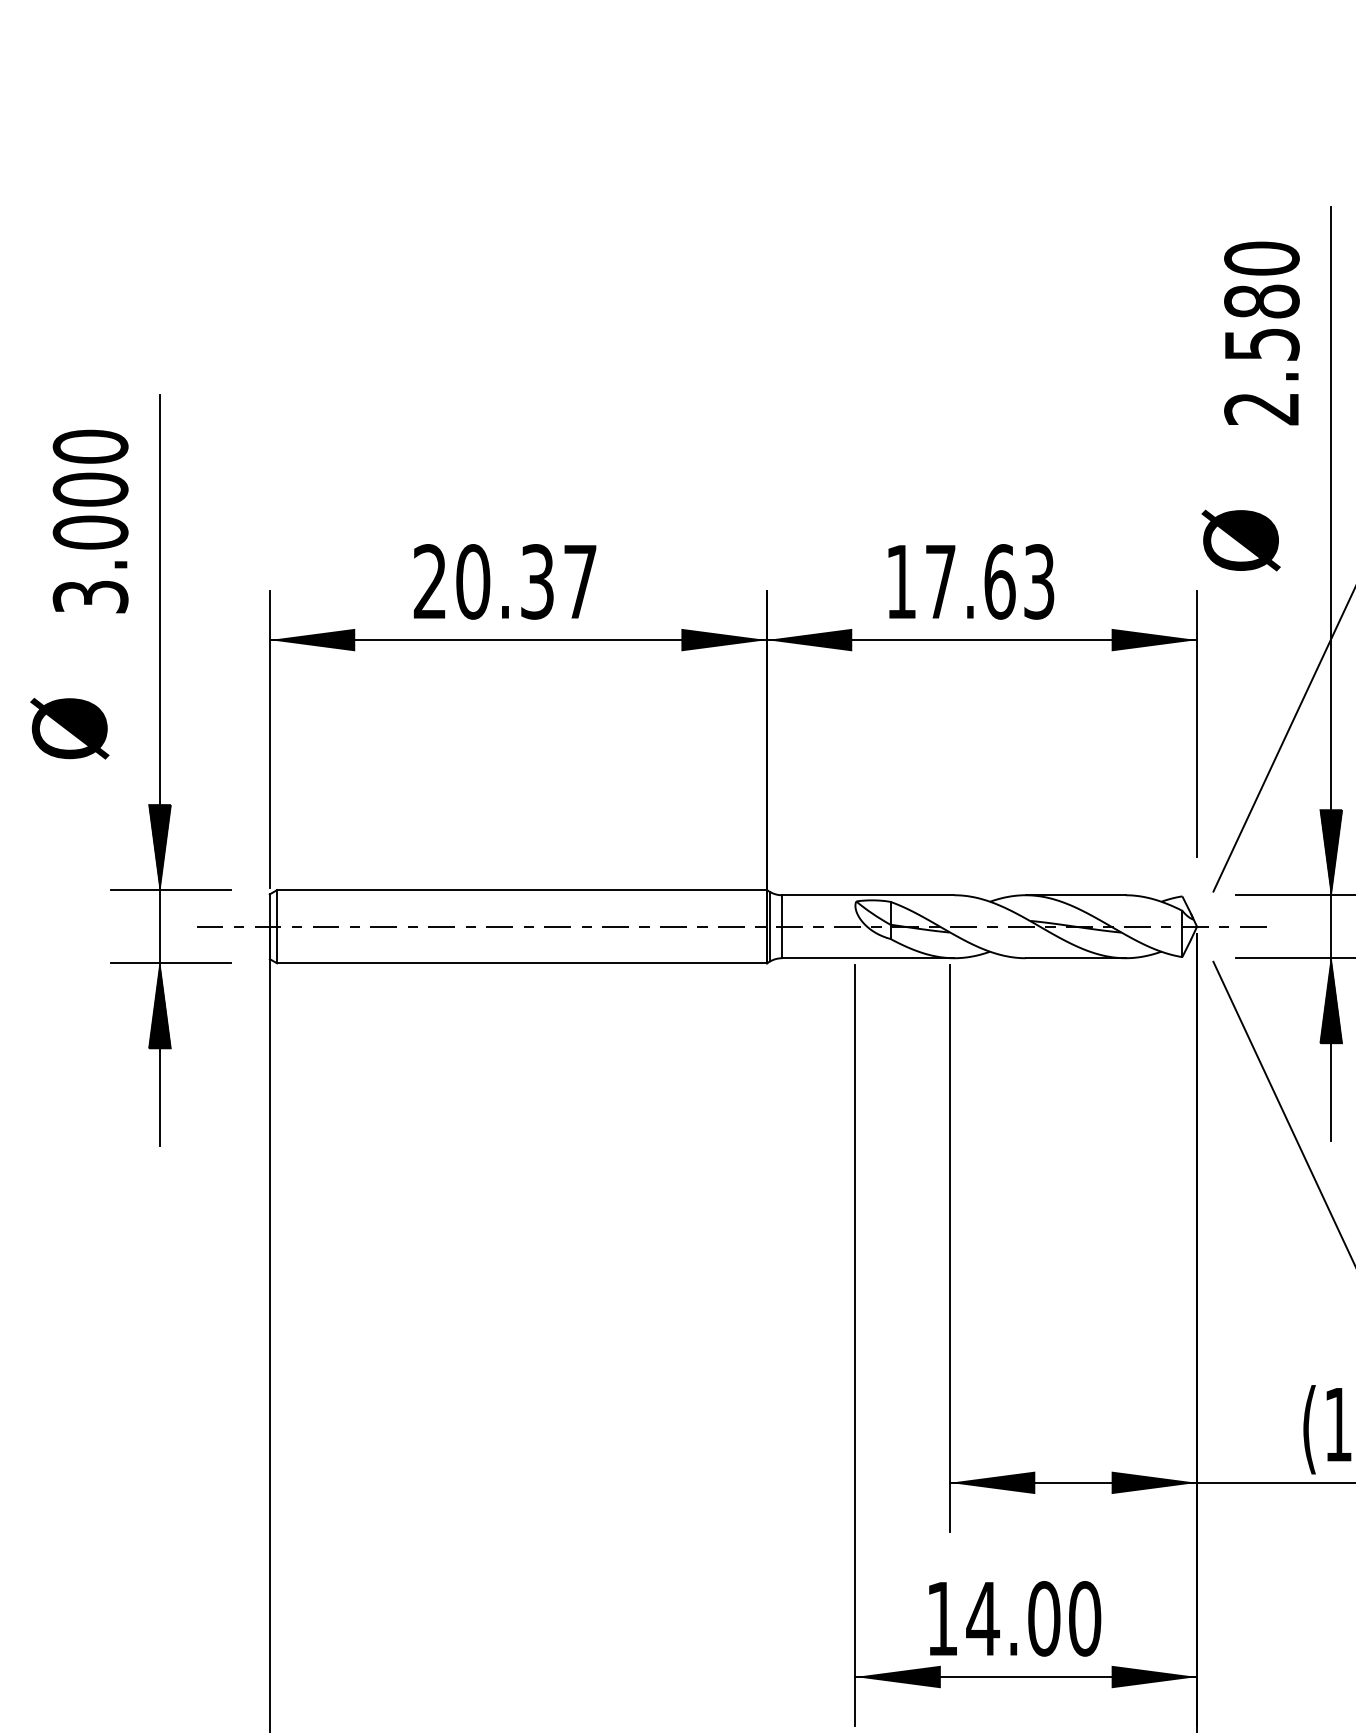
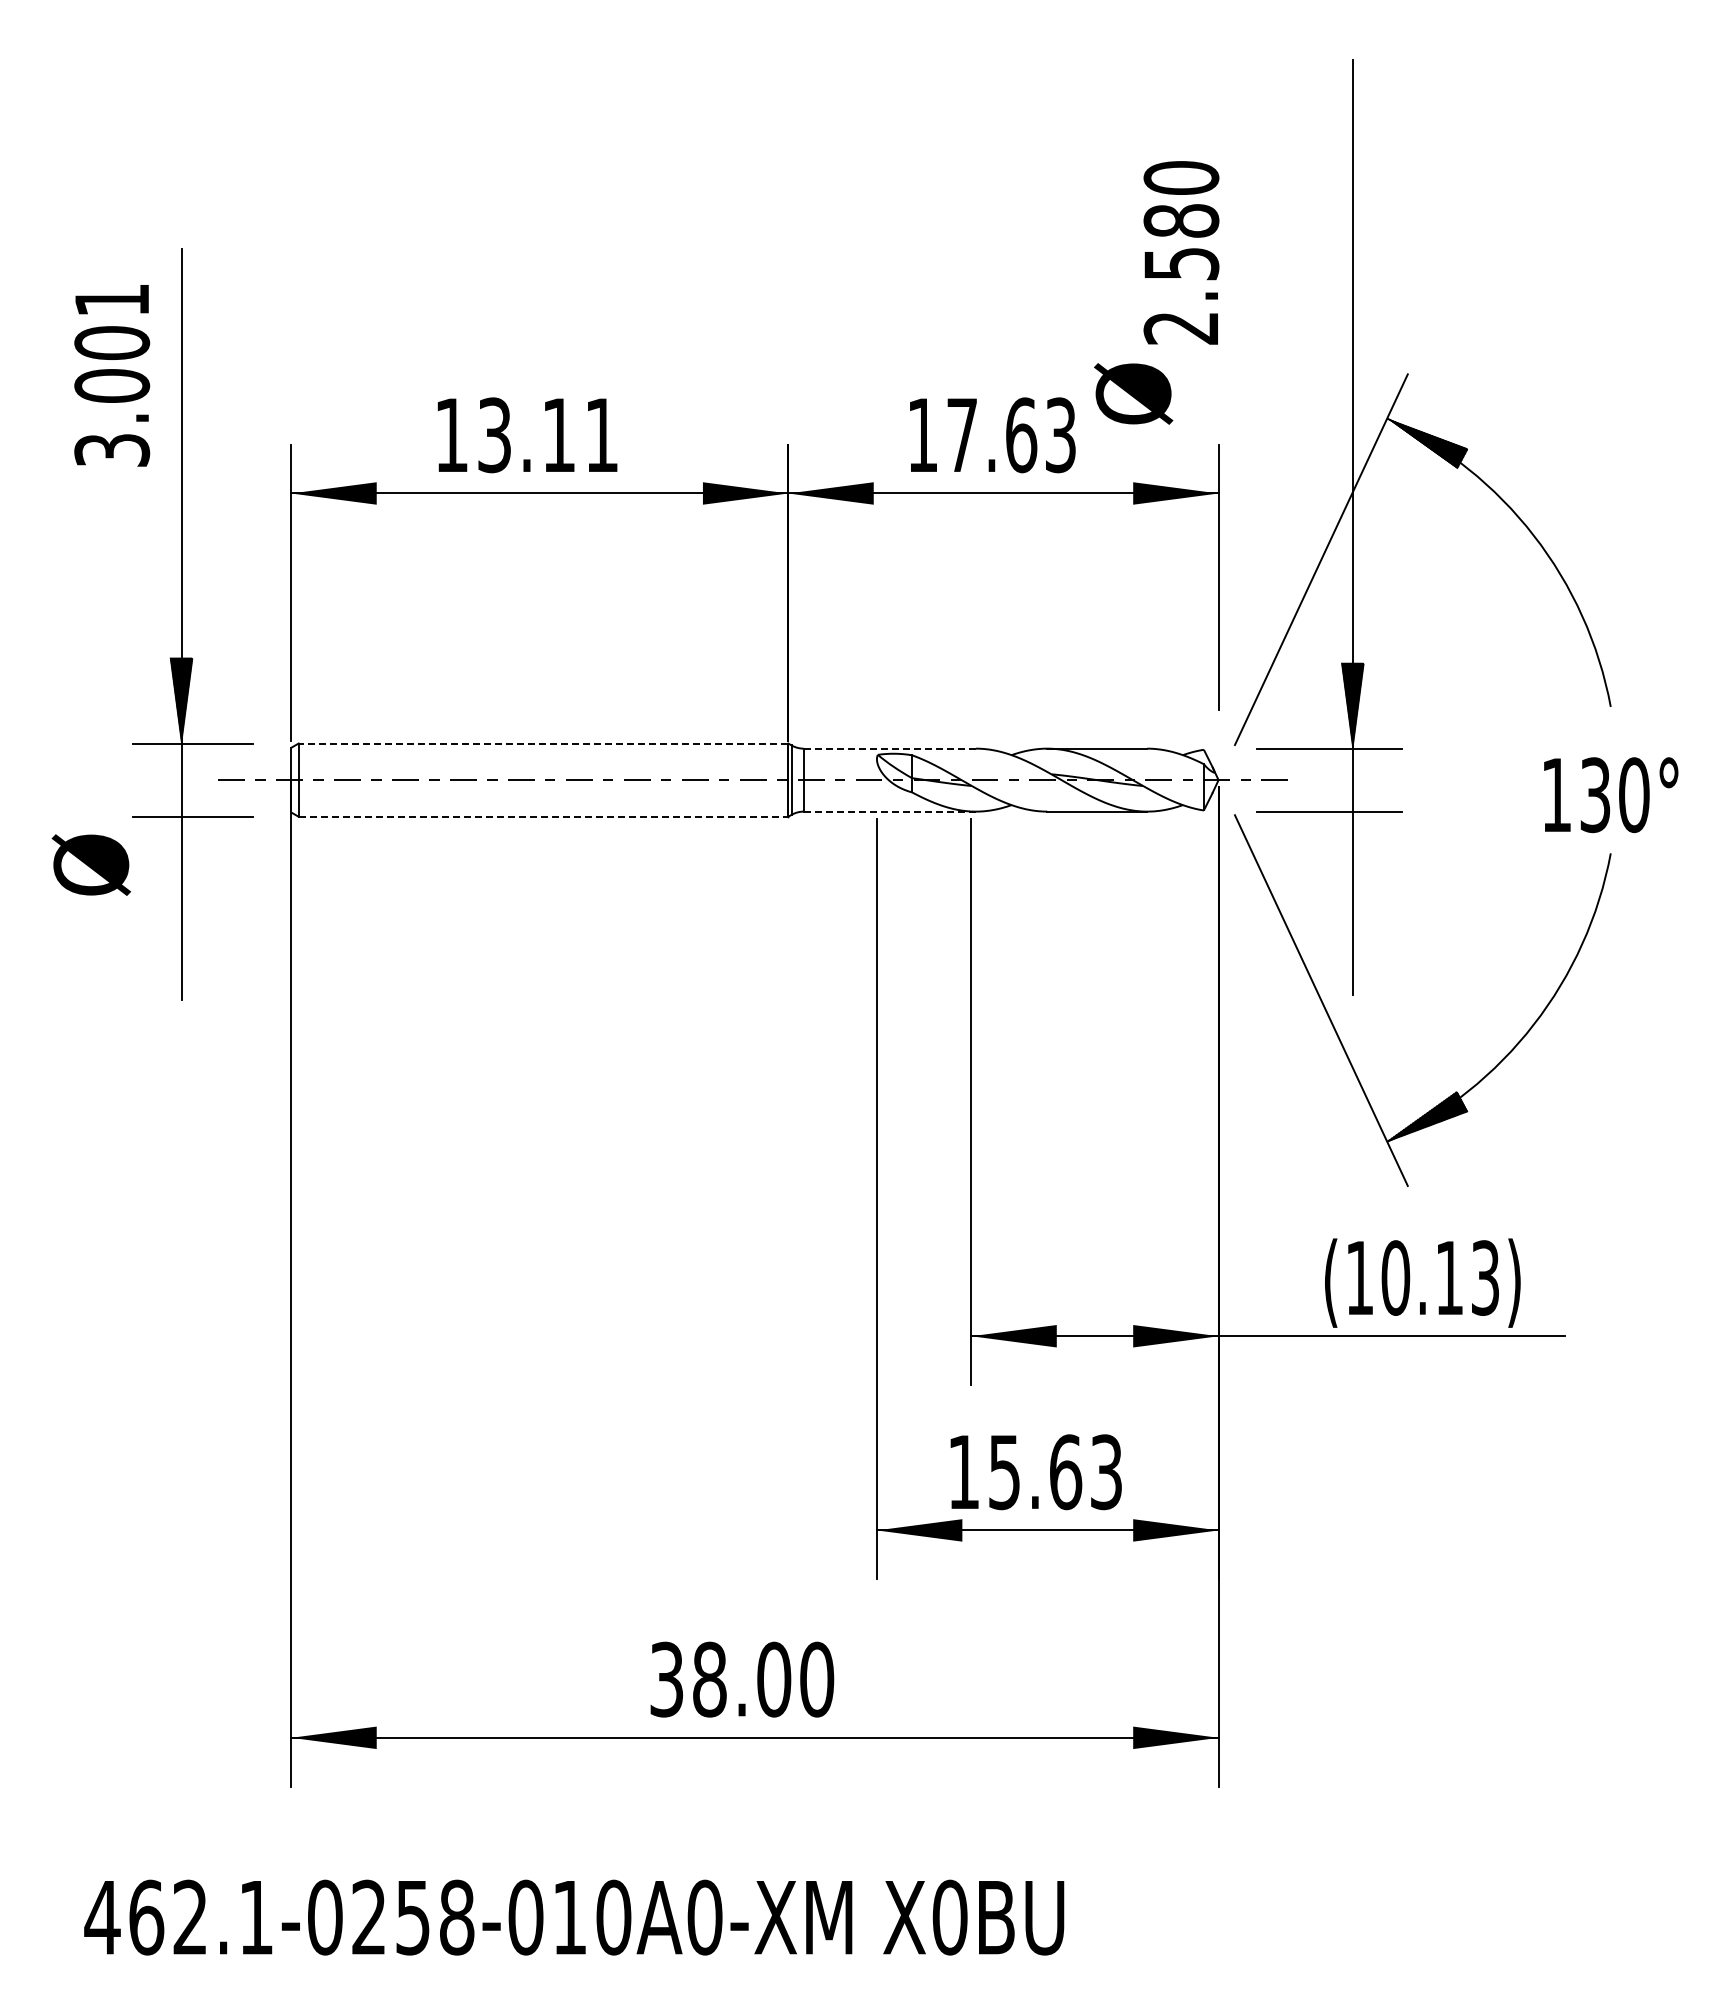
text: (1261, 333) -> (1181, 252), moved
text: (90, 447) -> (112, 300), 3.000 -> 3.001
text: (1240, 540) -> (1133, 393), moved
text: (504, 582) -> (526, 435), 20.37 -> 13.11
text: (68, 728) -> (90, 864), moved
line: (521, 890) -> (543, 743), solid -> dashed
line: (867, 895) -> (889, 748), solid -> dashed
line: (868, 958) -> (890, 811), solid -> dashed
line: (521, 963) -> (543, 816), solid -> dashed
hatch: (1330, 1001) -> (1352, 854), removed
hatch: (159, 1006) -> (181, 859), removed
text: (1032, 1619) -> (1054, 1472), 14.00 -> 15.63

